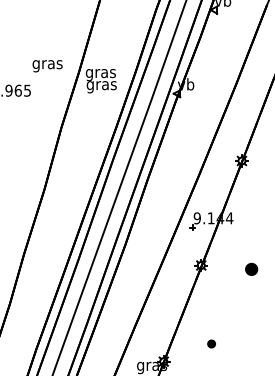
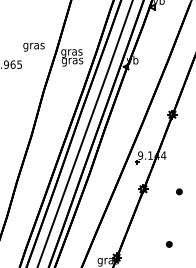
part: (251, 268) -> (179, 191), size x0.62
part: (211, 343) -> (169, 244), moved

